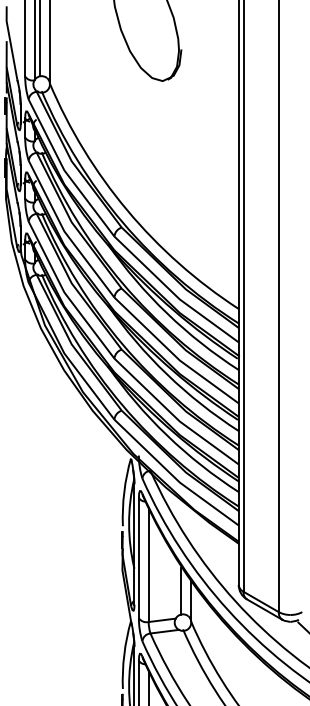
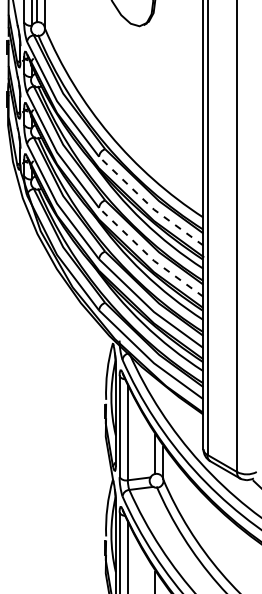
line: (174, 293) -> (149, 204), solid -> dashed
line: (174, 355) -> (149, 256), solid -> dashed

